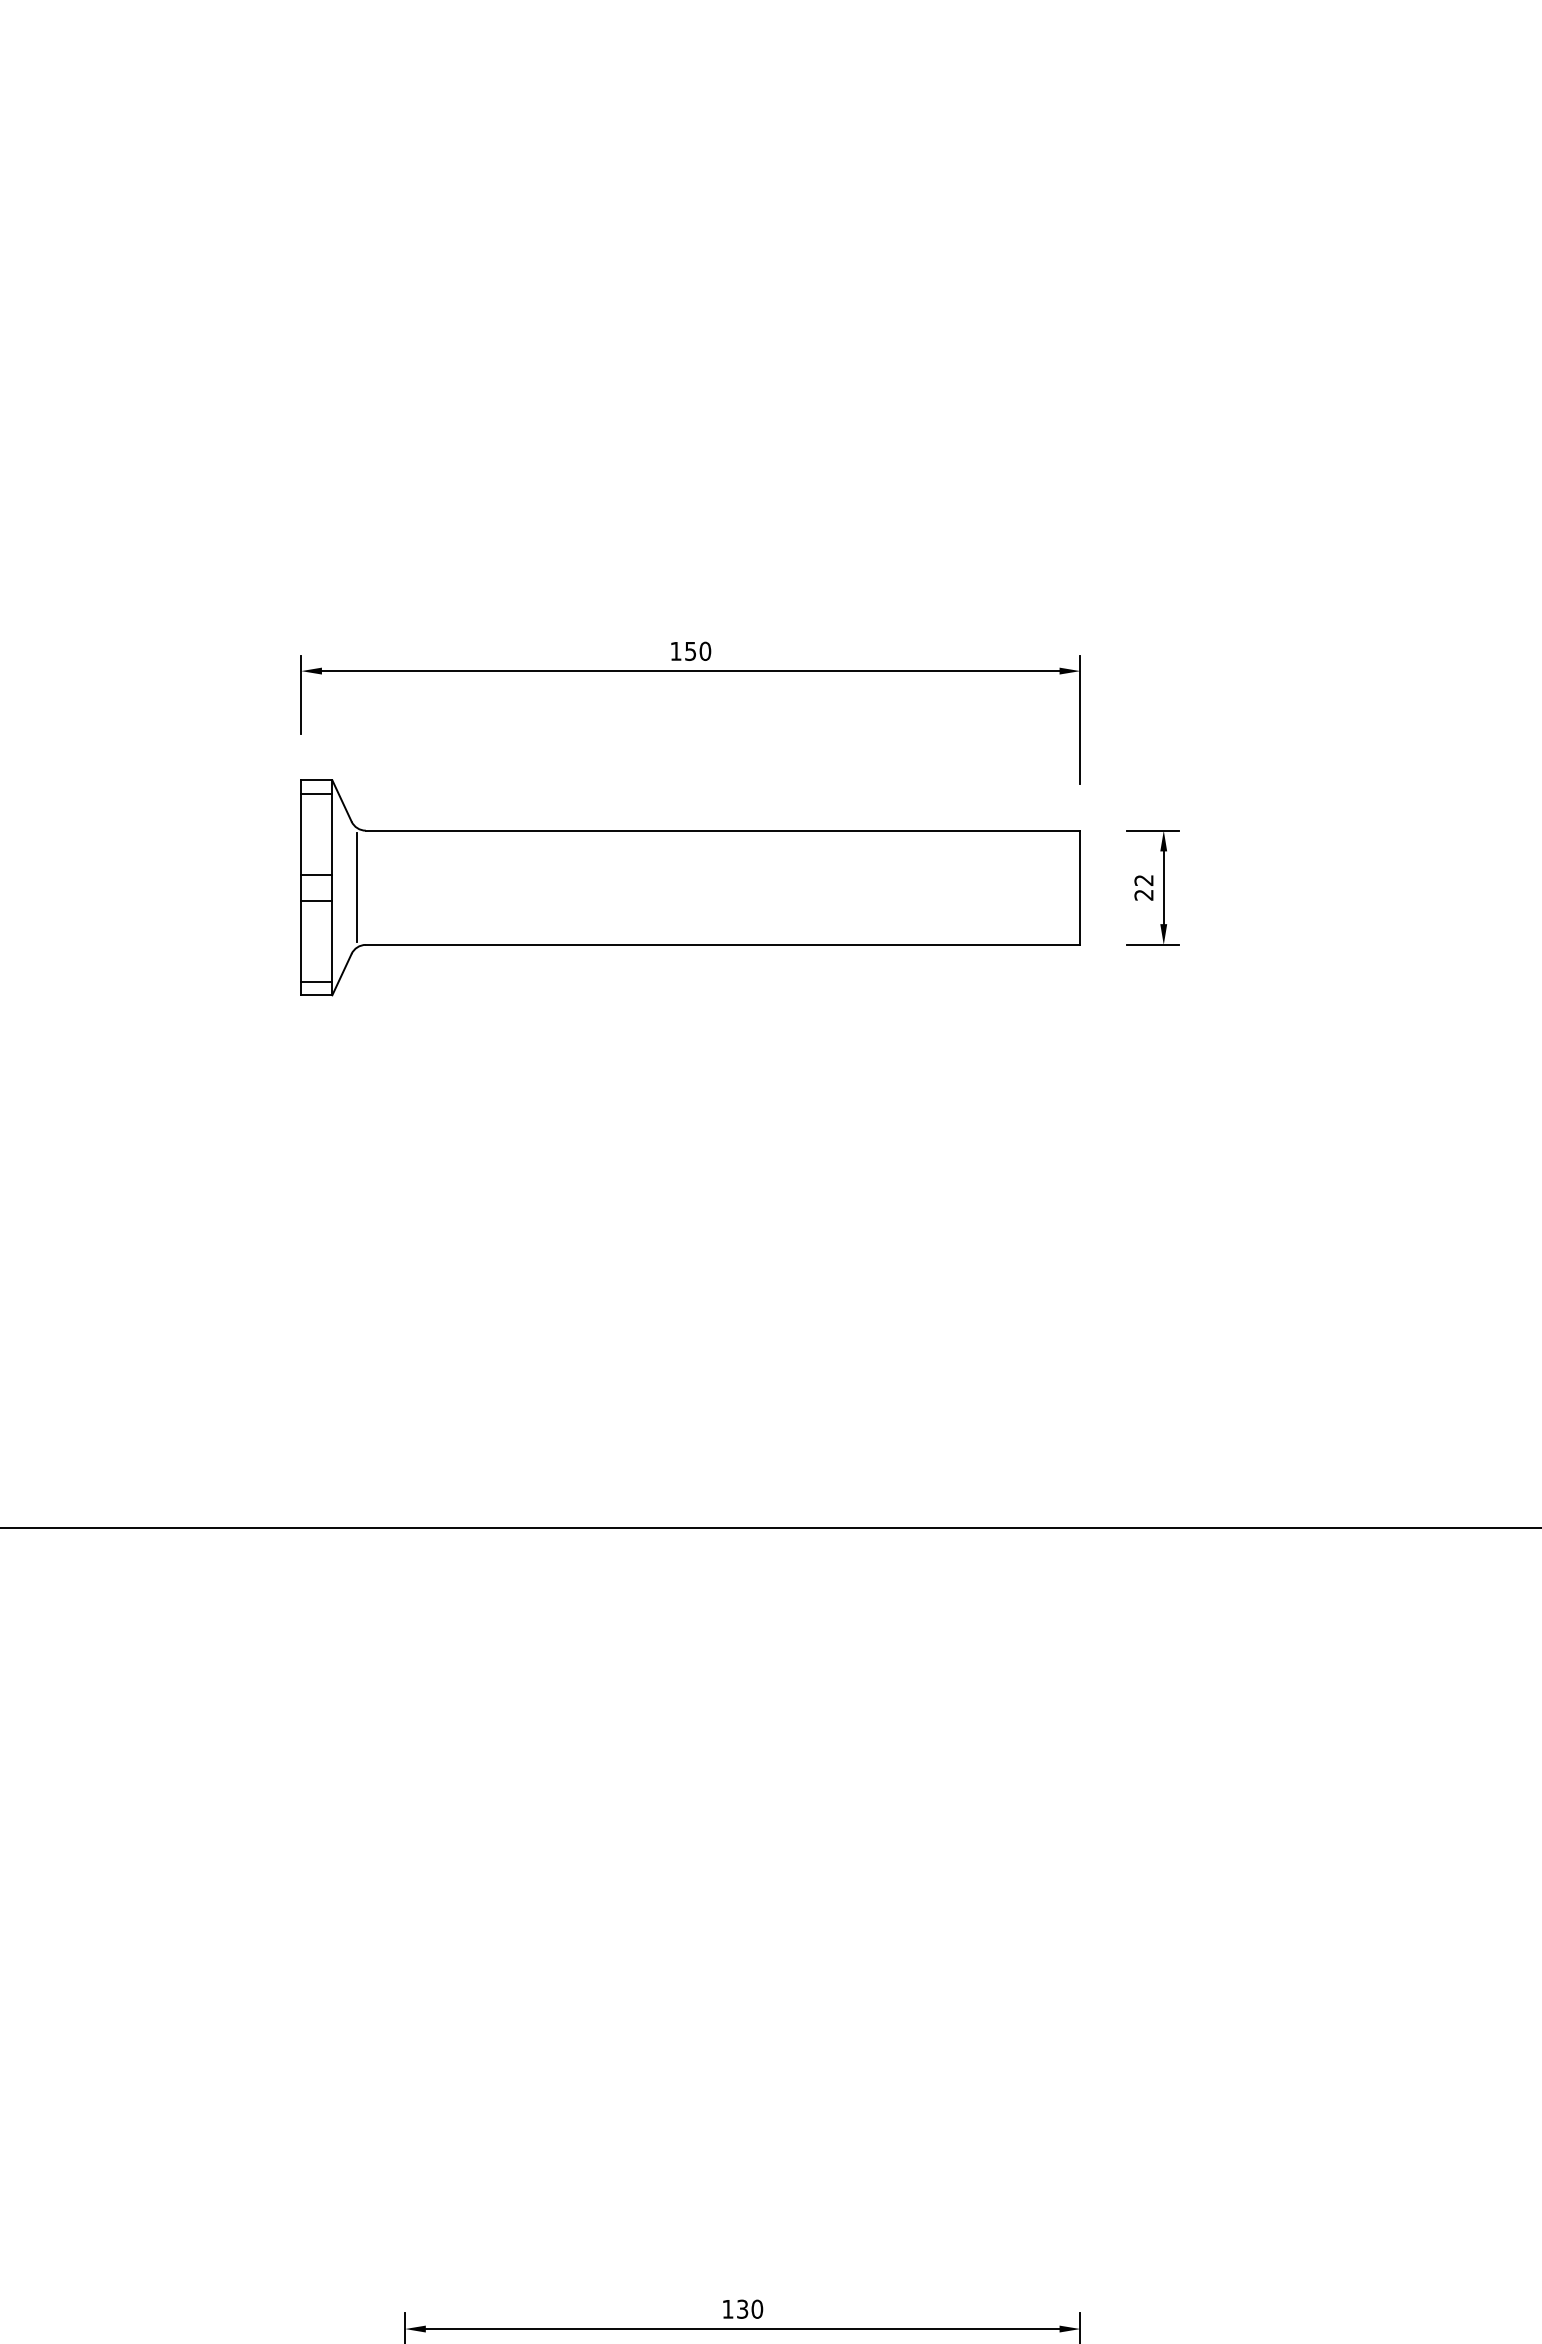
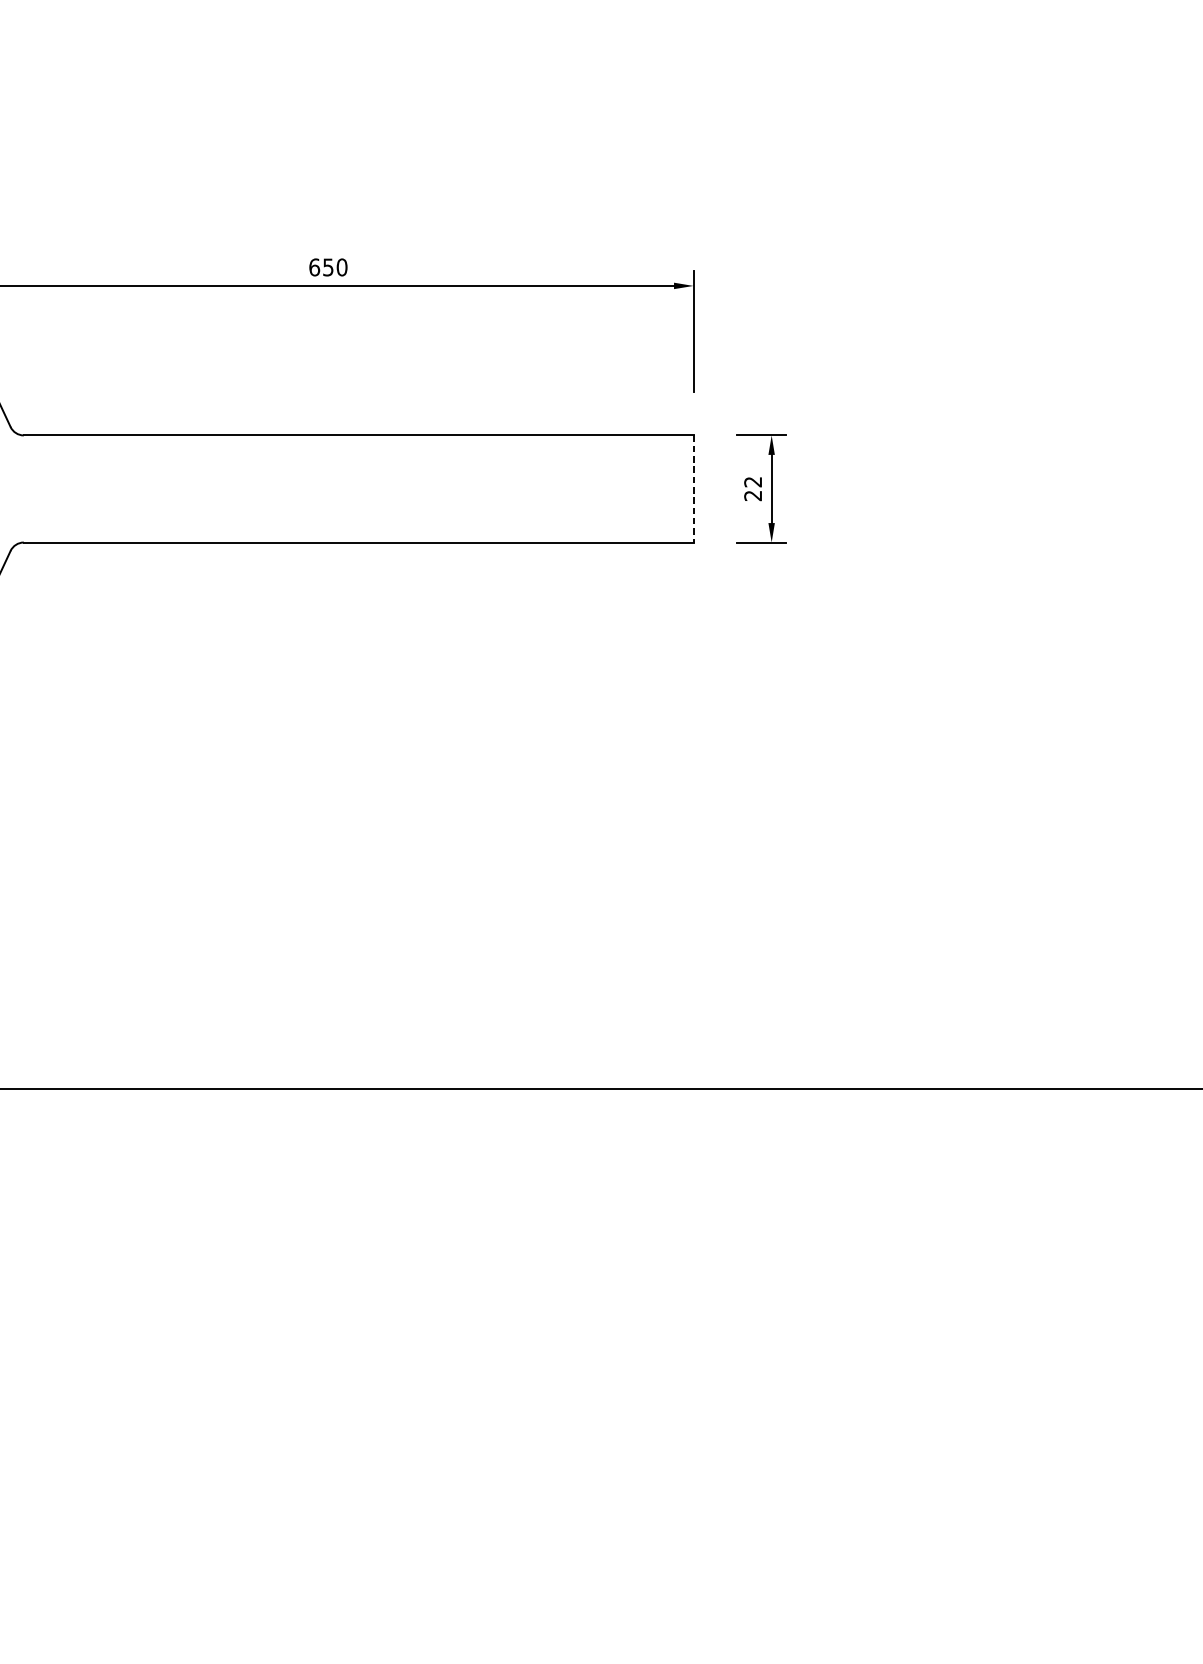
text: (675, 650) -> (314, 266), 150 -> 650
line: (357, 887) -> (16, 488), removed
line: (1080, 888) -> (693, 489), solid -> dashed

